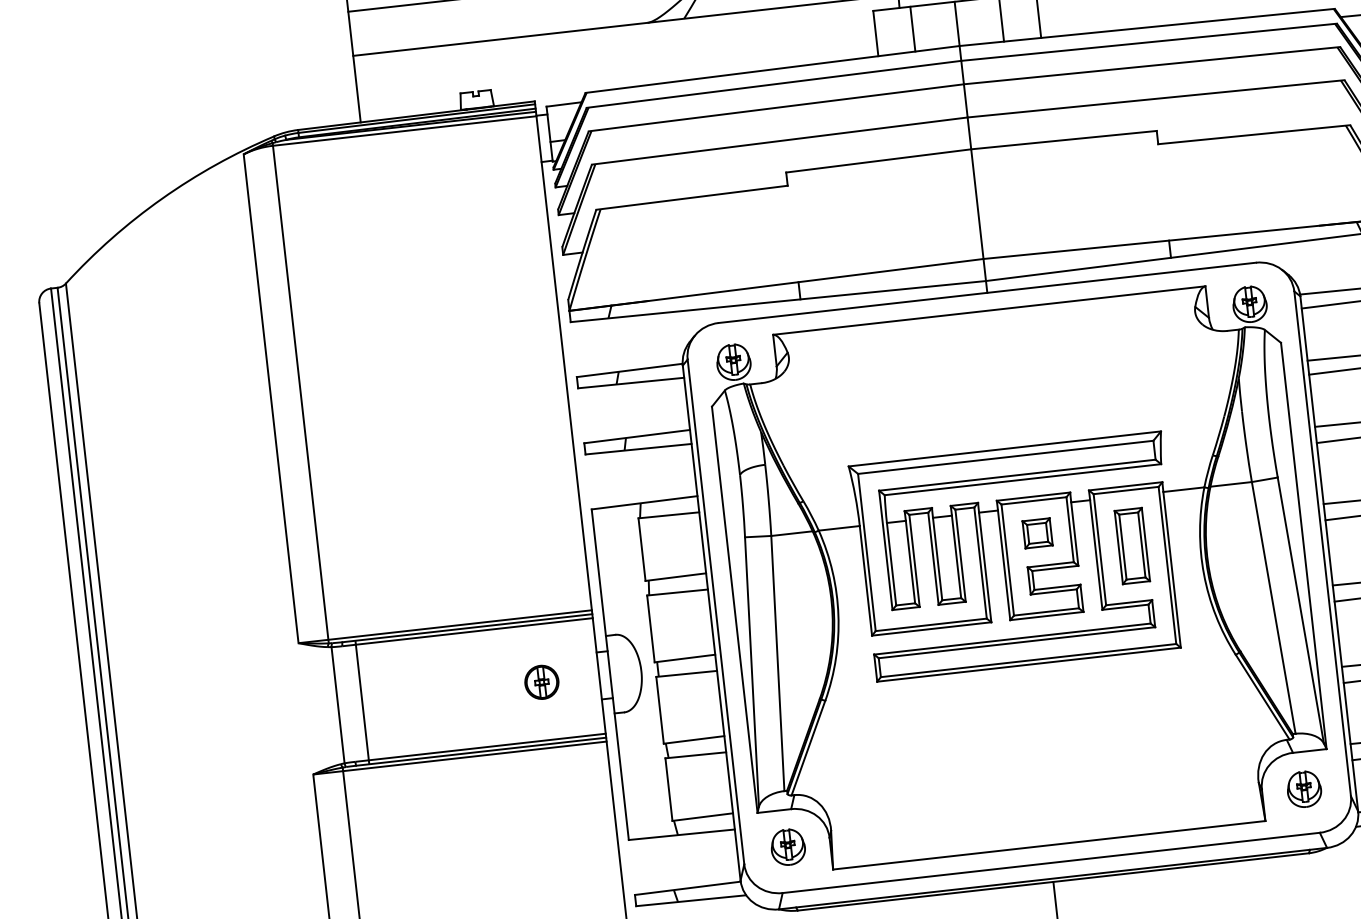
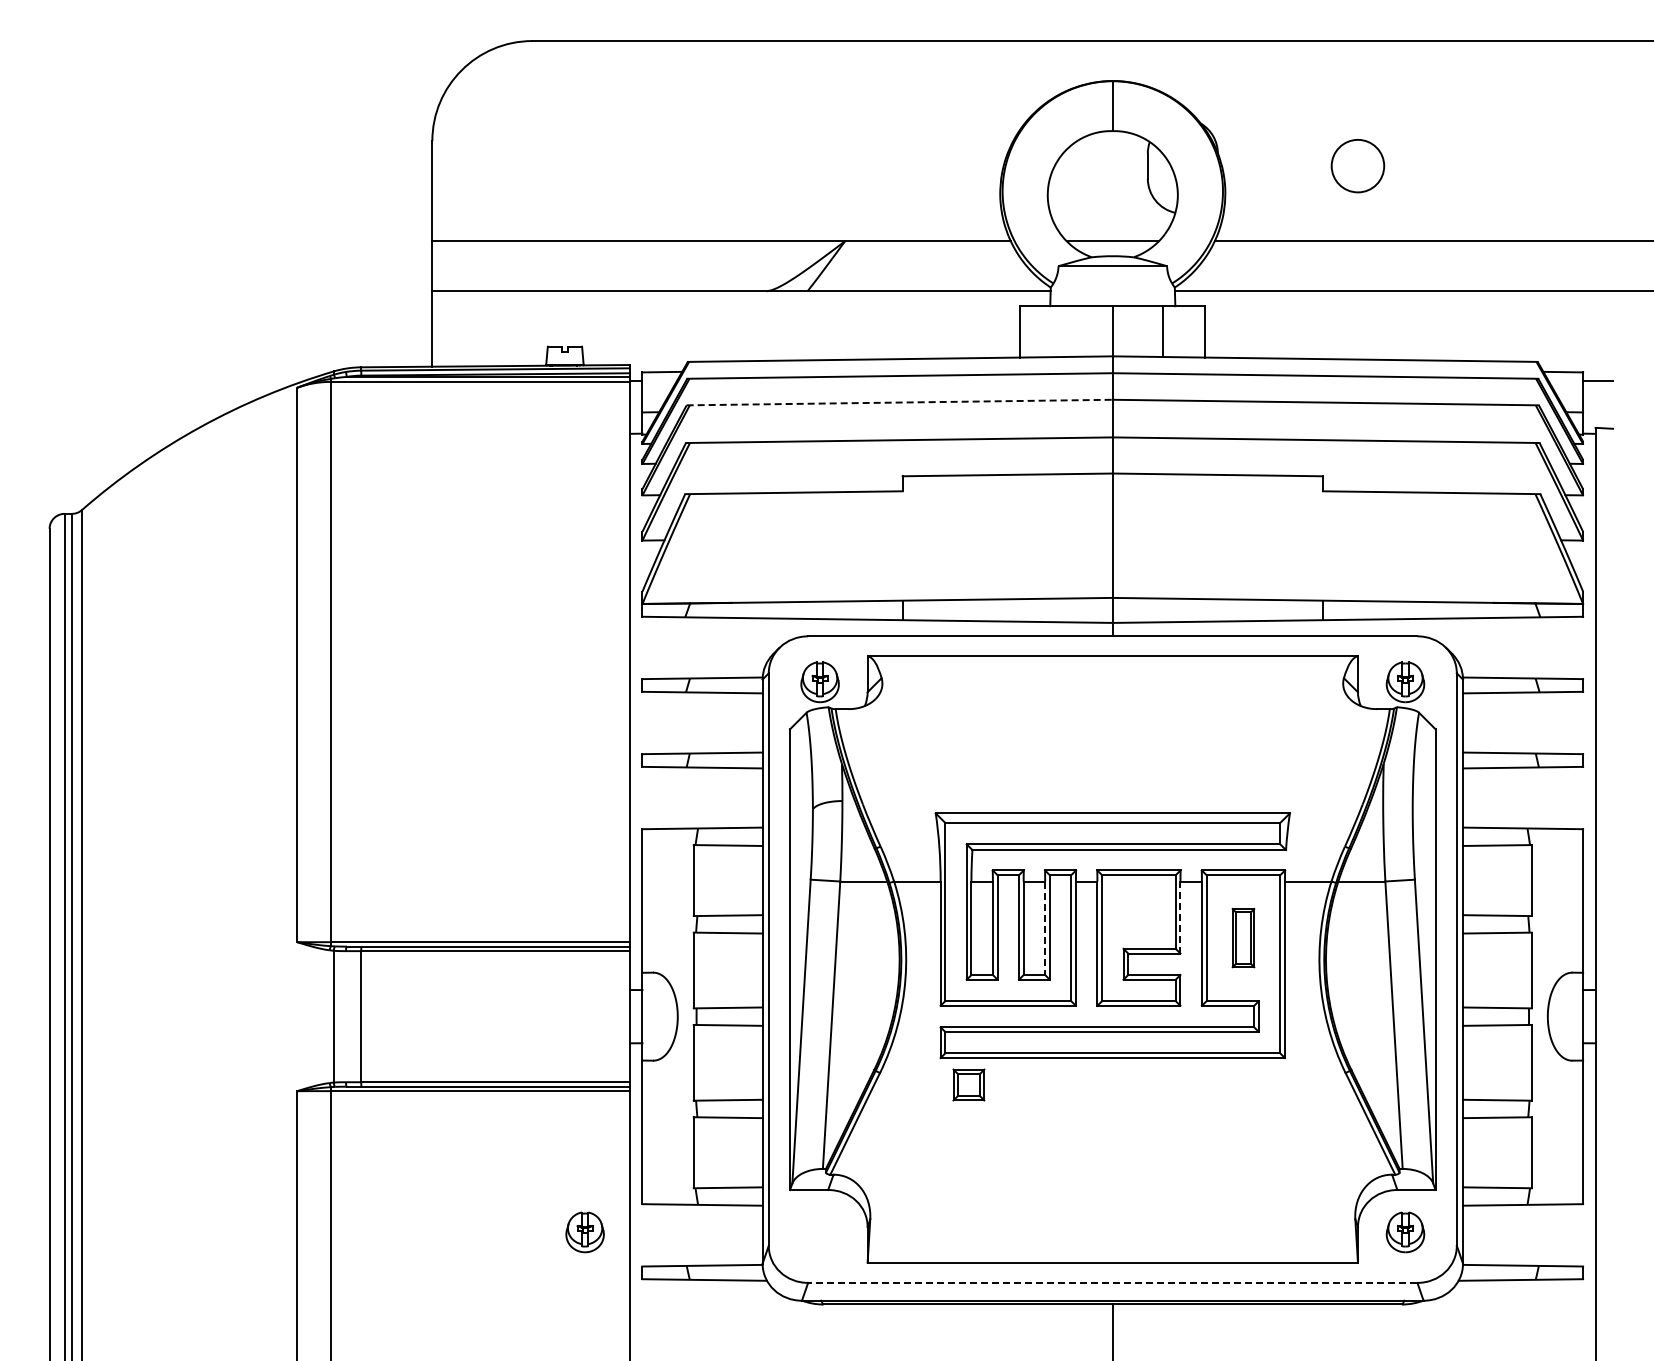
line: (912, 29) -> (1062, 331), removed
line: (777, 107) -> (900, 402), solid -> dashed
part: (1037, 532) -> (968, 1084), moved
line: (1074, 534) -> (1180, 917), solid -> dashed
part: (1132, 545) -> (1243, 937), size x0.7
line: (956, 557) -> (1045, 928), solid -> dashed
part: (541, 682) -> (564, 1016), removed
part: (787, 847) -> (584, 1232), moved
line: (1050, 862) -> (1112, 1282), solid -> dashed

